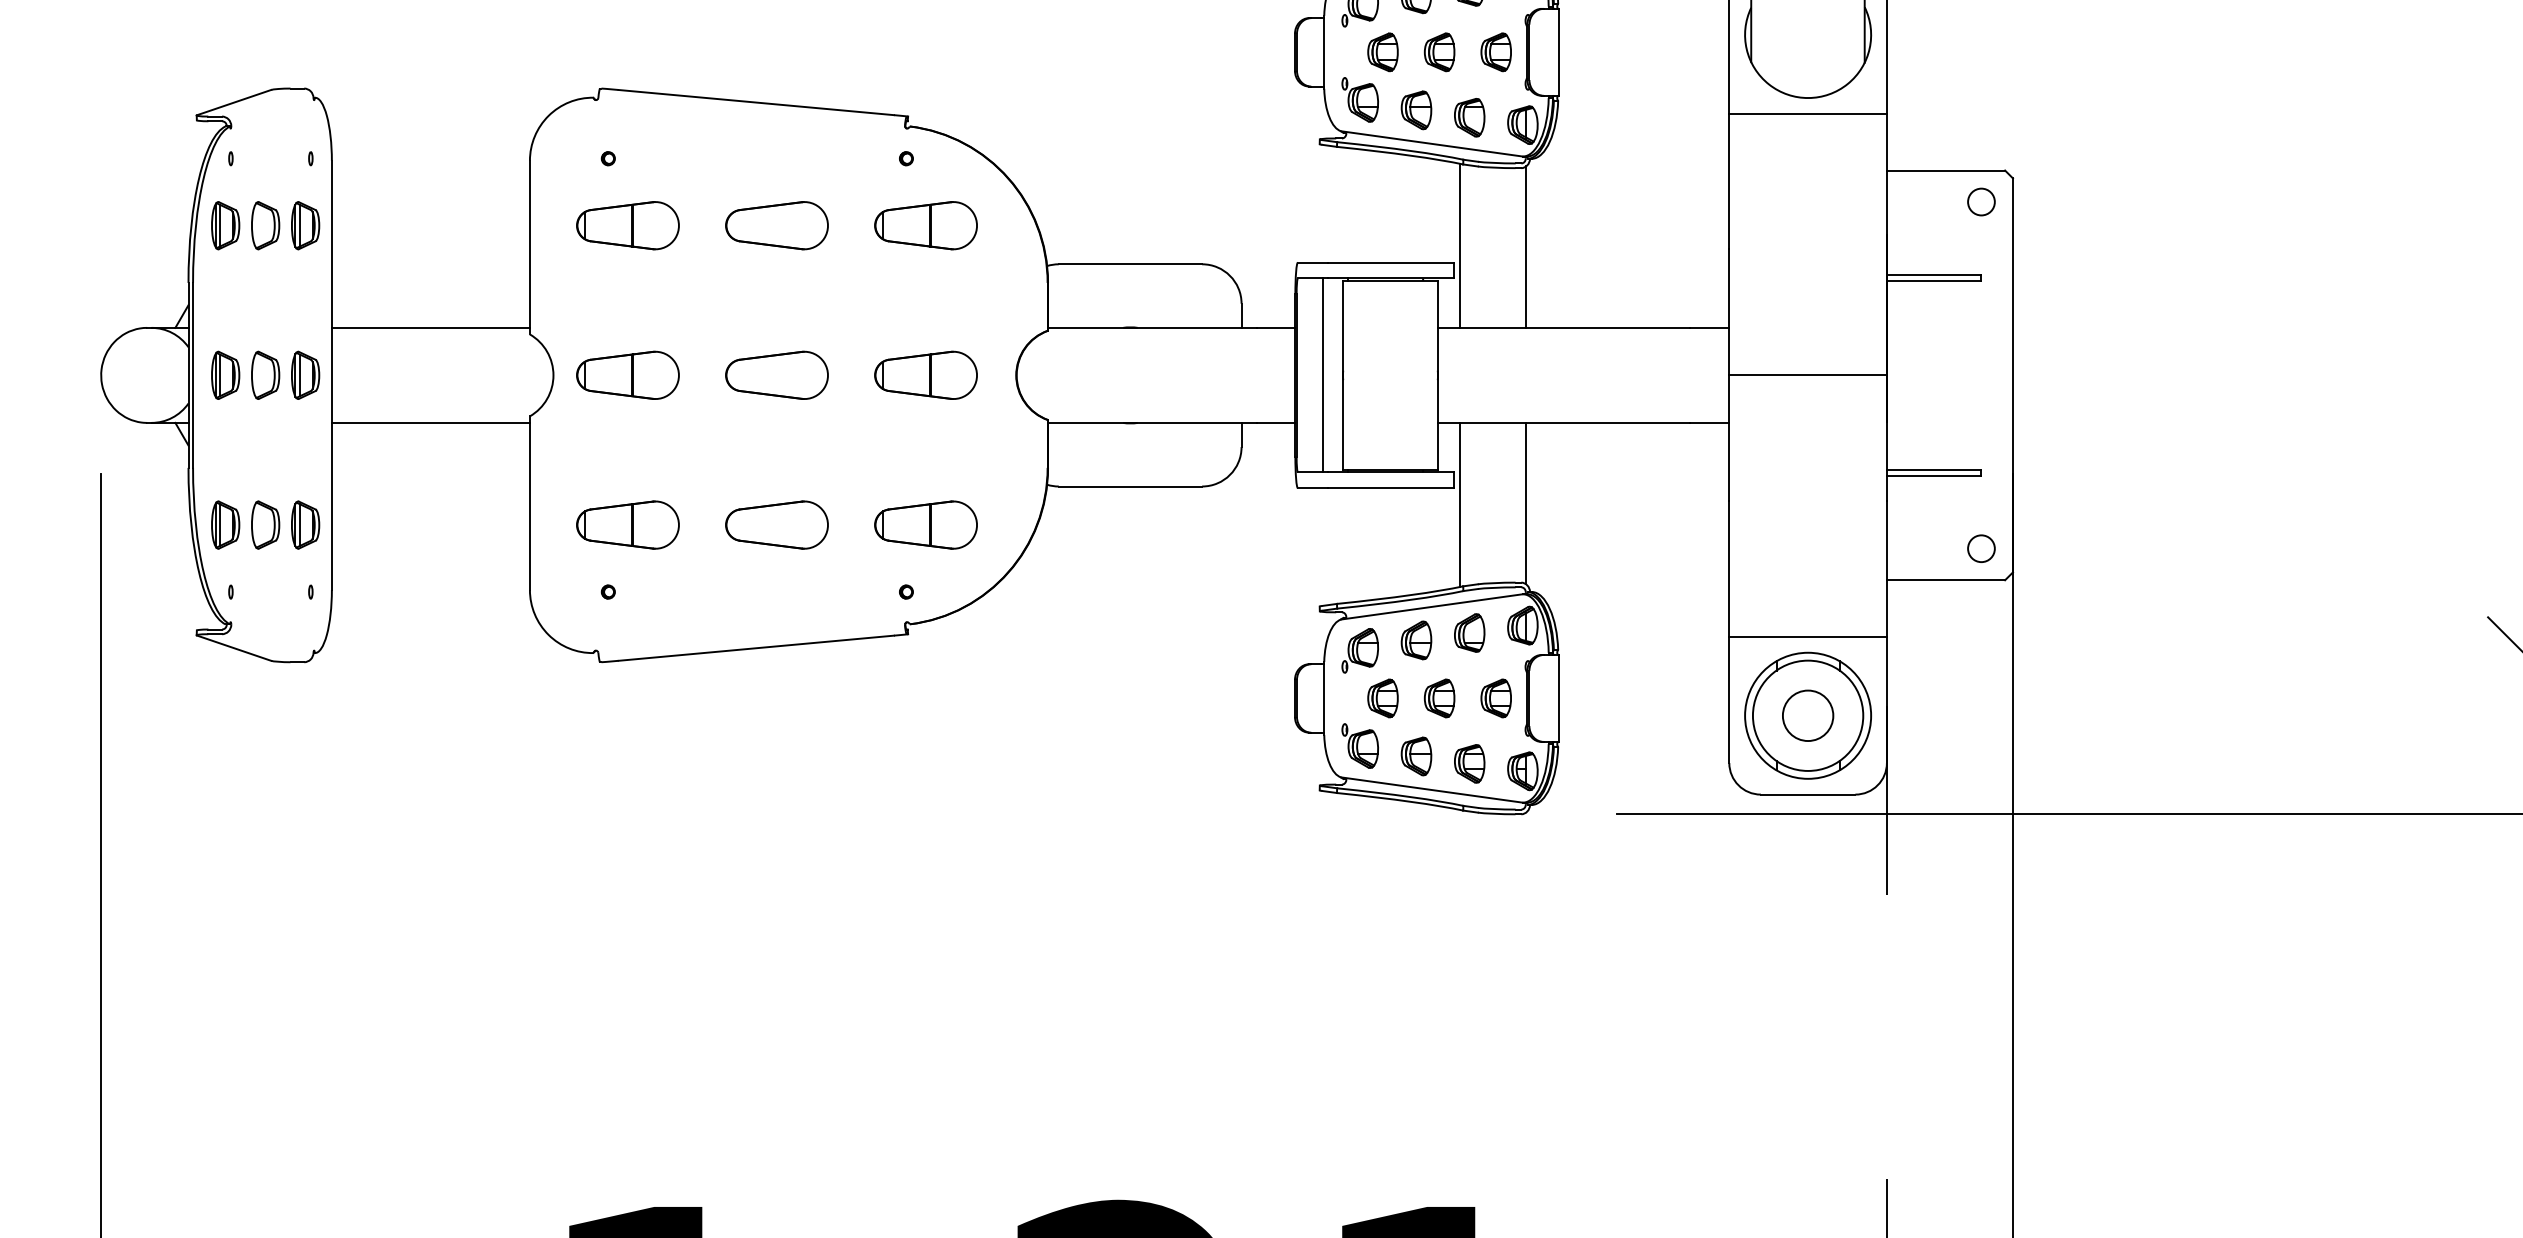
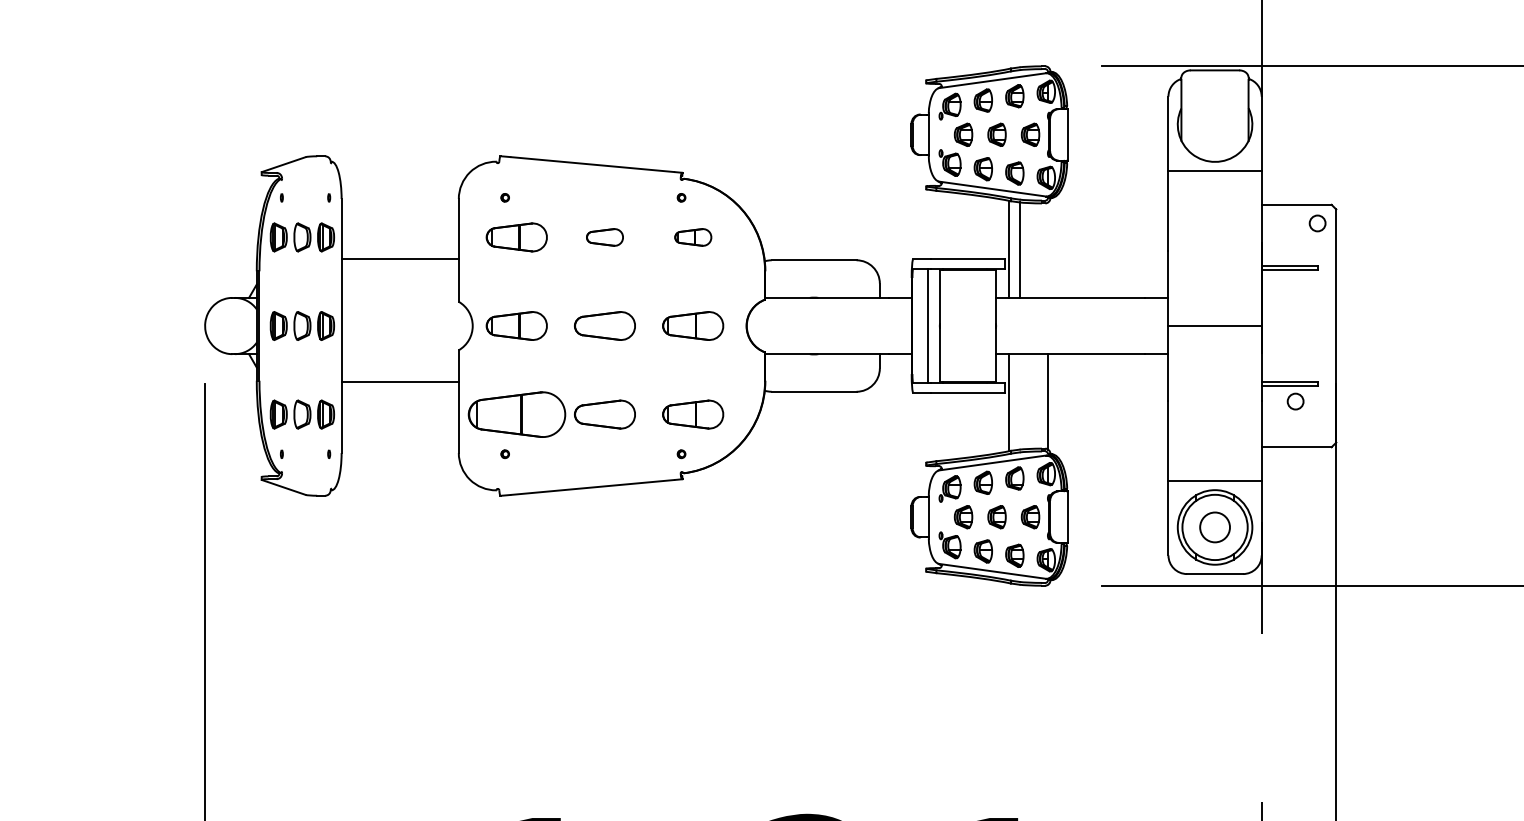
part: (776, 225) -> (604, 237), size x0.6
part: (926, 225) -> (693, 237), size x0.6
line: (1526, 246) -> (1020, 249), moved
line: (429, 327) -> (399, 258), moved
line: (429, 423) -> (399, 382), moved
part: (627, 524) -> (516, 414), size x1.6
circle: (1981, 548) -> (1295, 401), moved

